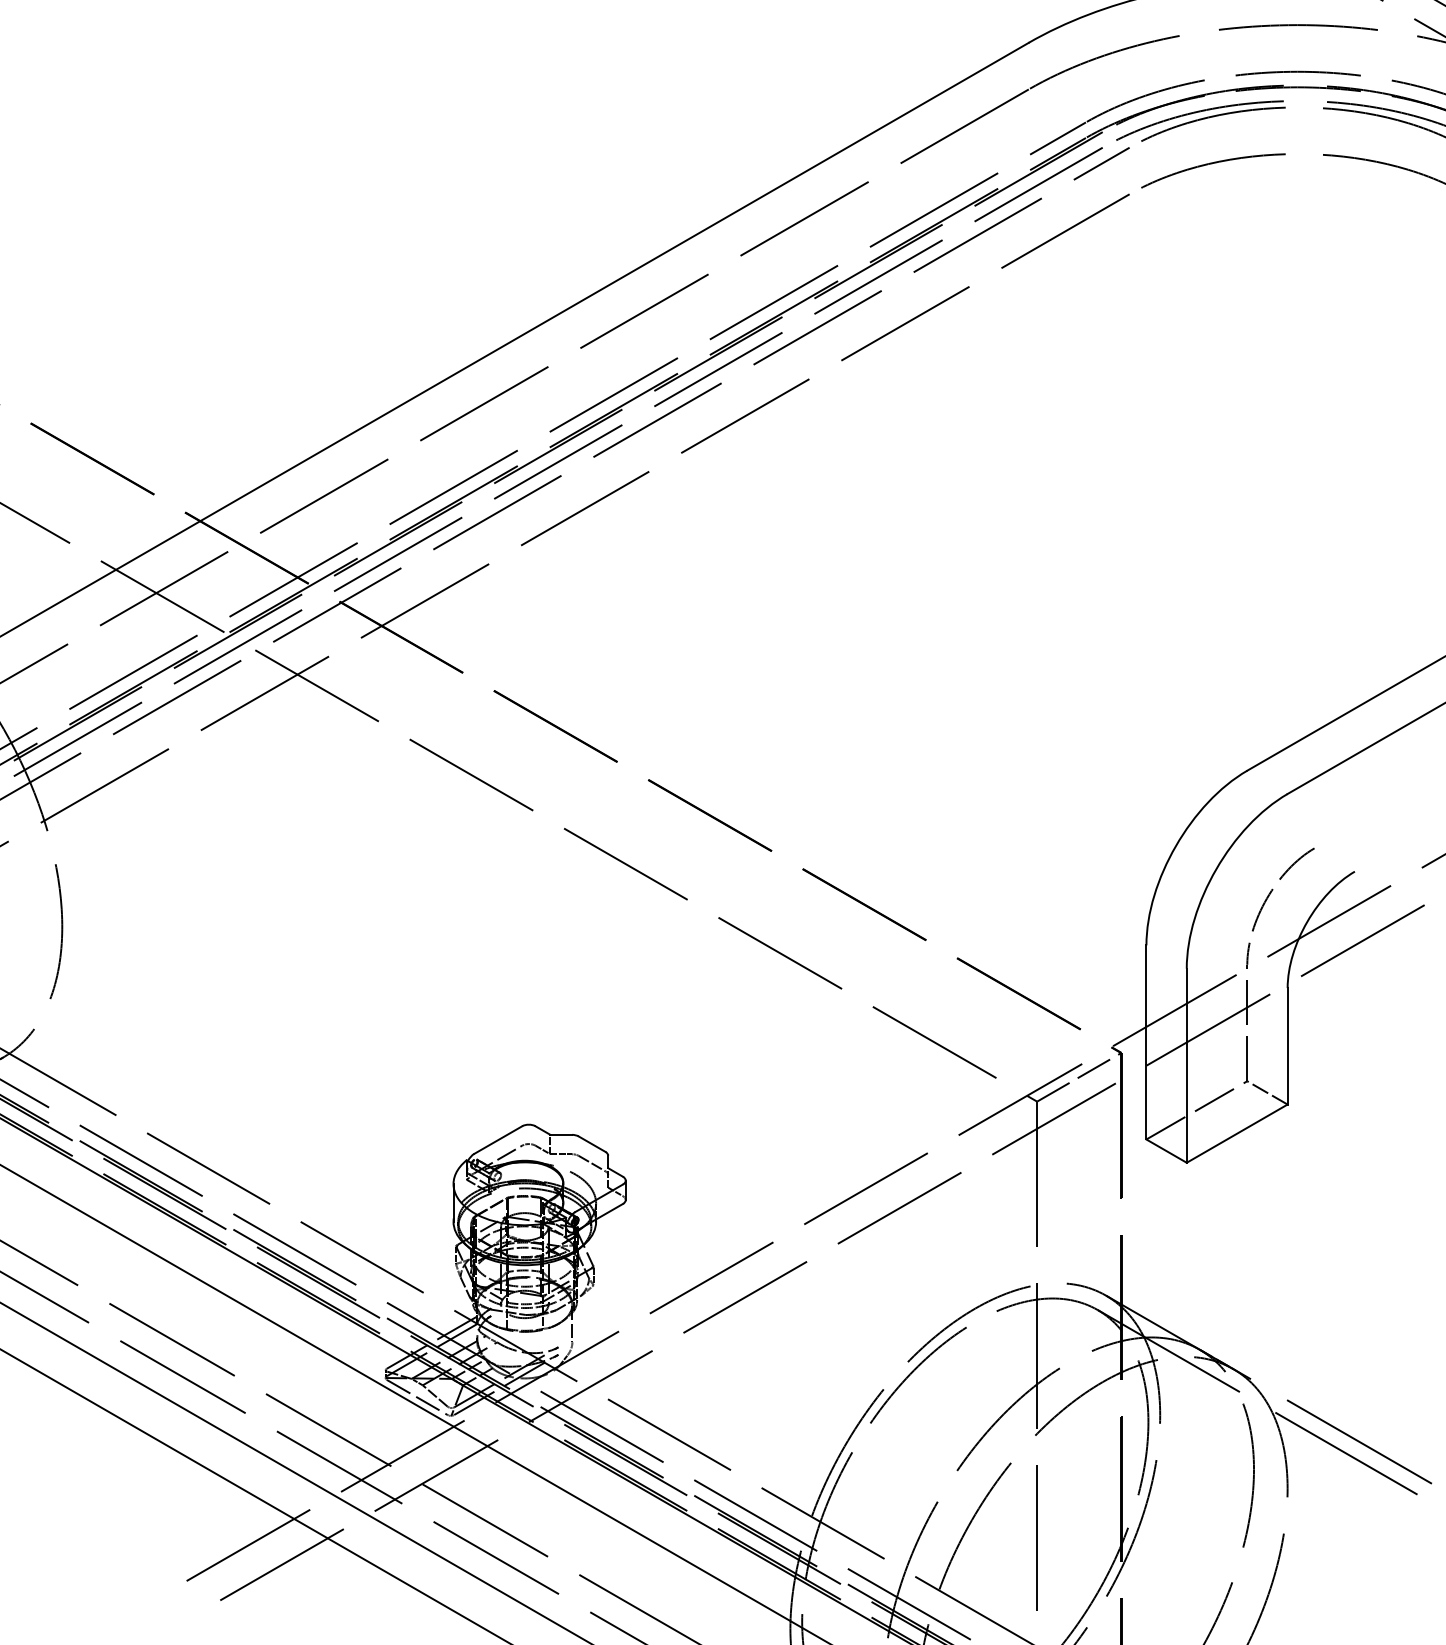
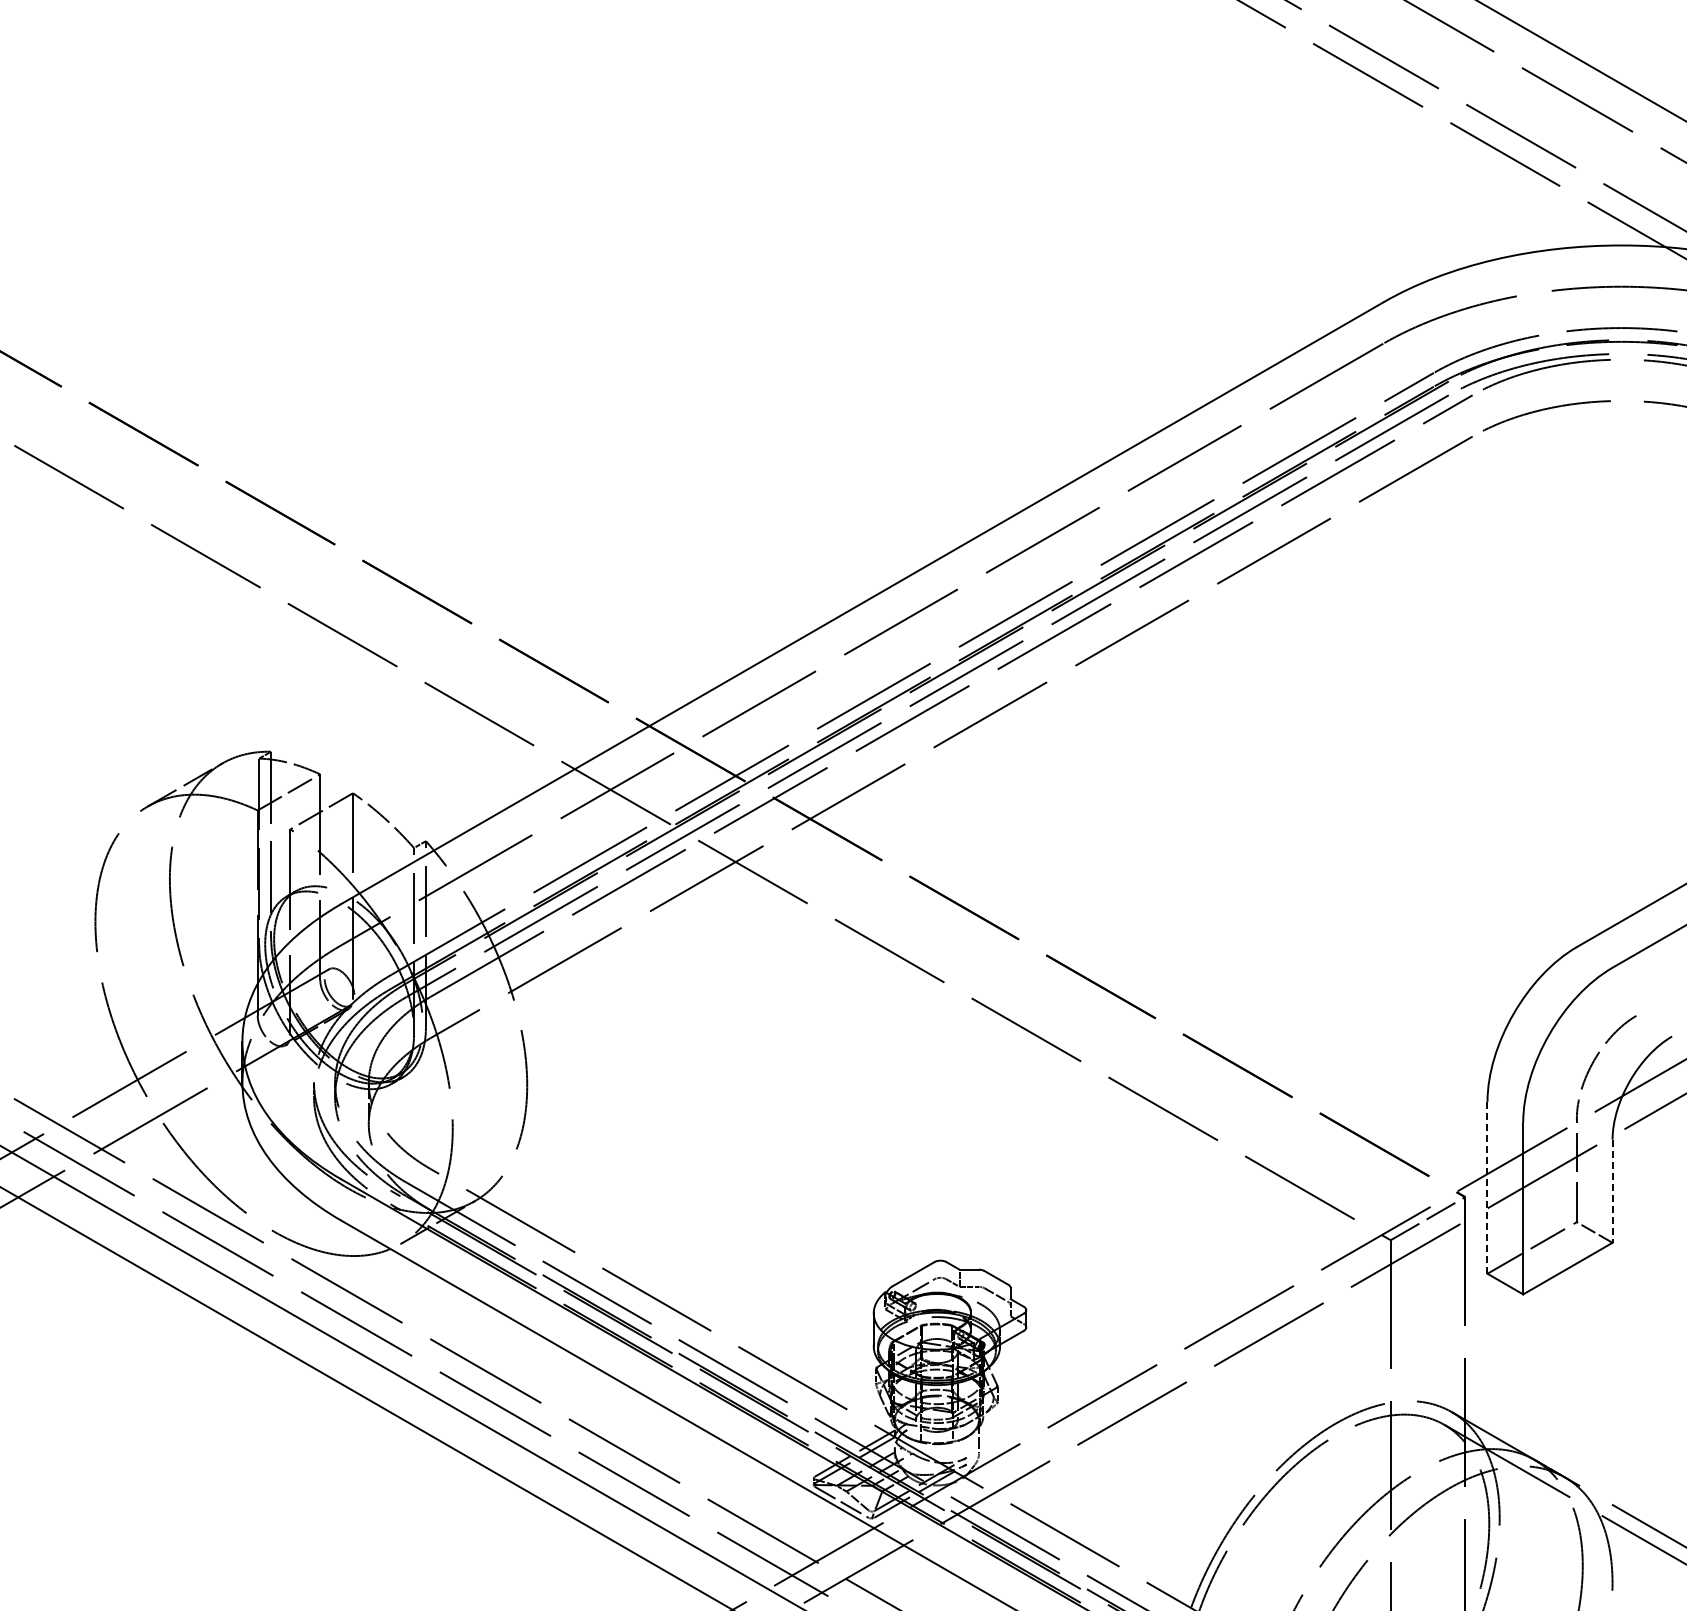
line: (1146, 1042) -> (1487, 1187), solid -> dashed
line: (1287, 1046) -> (1612, 1191), solid -> dashed

